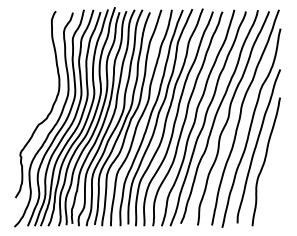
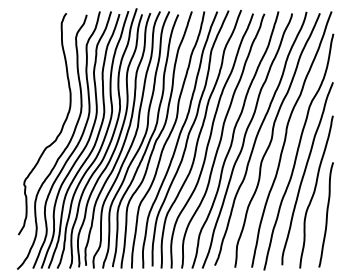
curve: (274, 180) -> (326, 214), added

